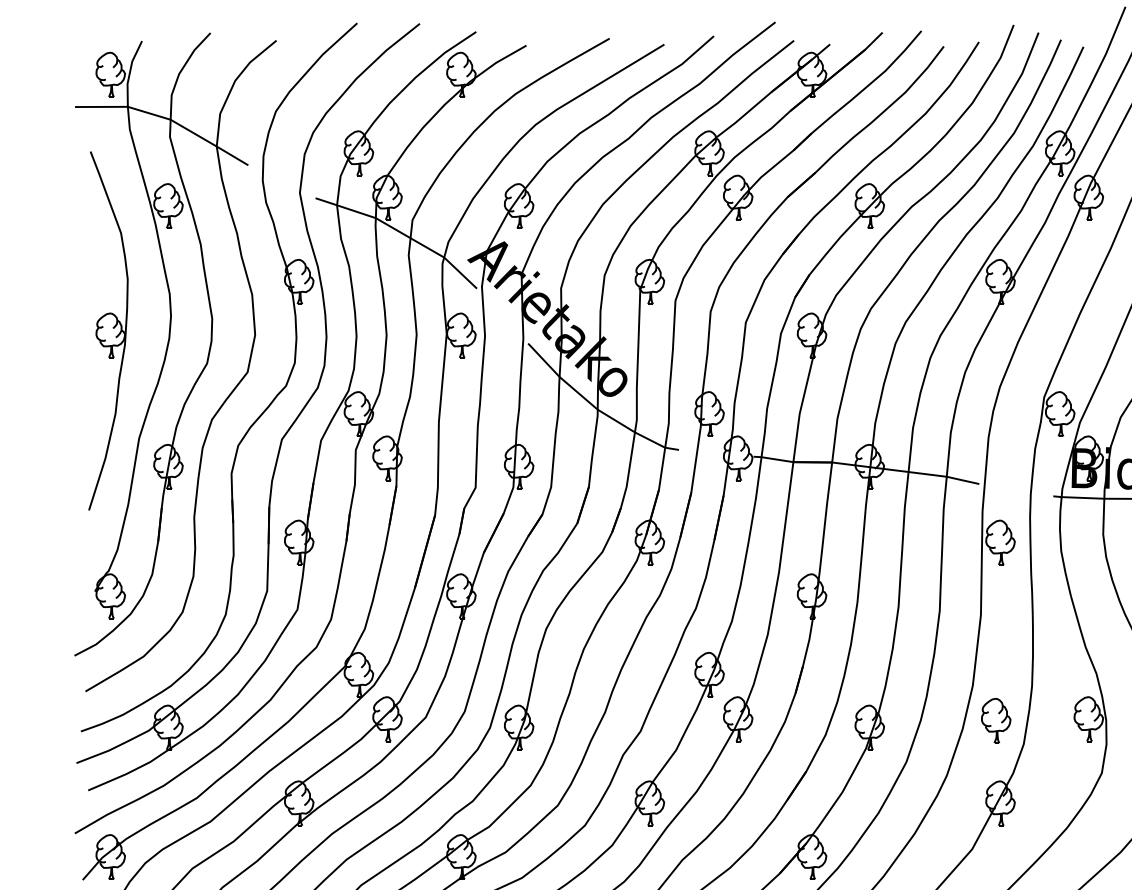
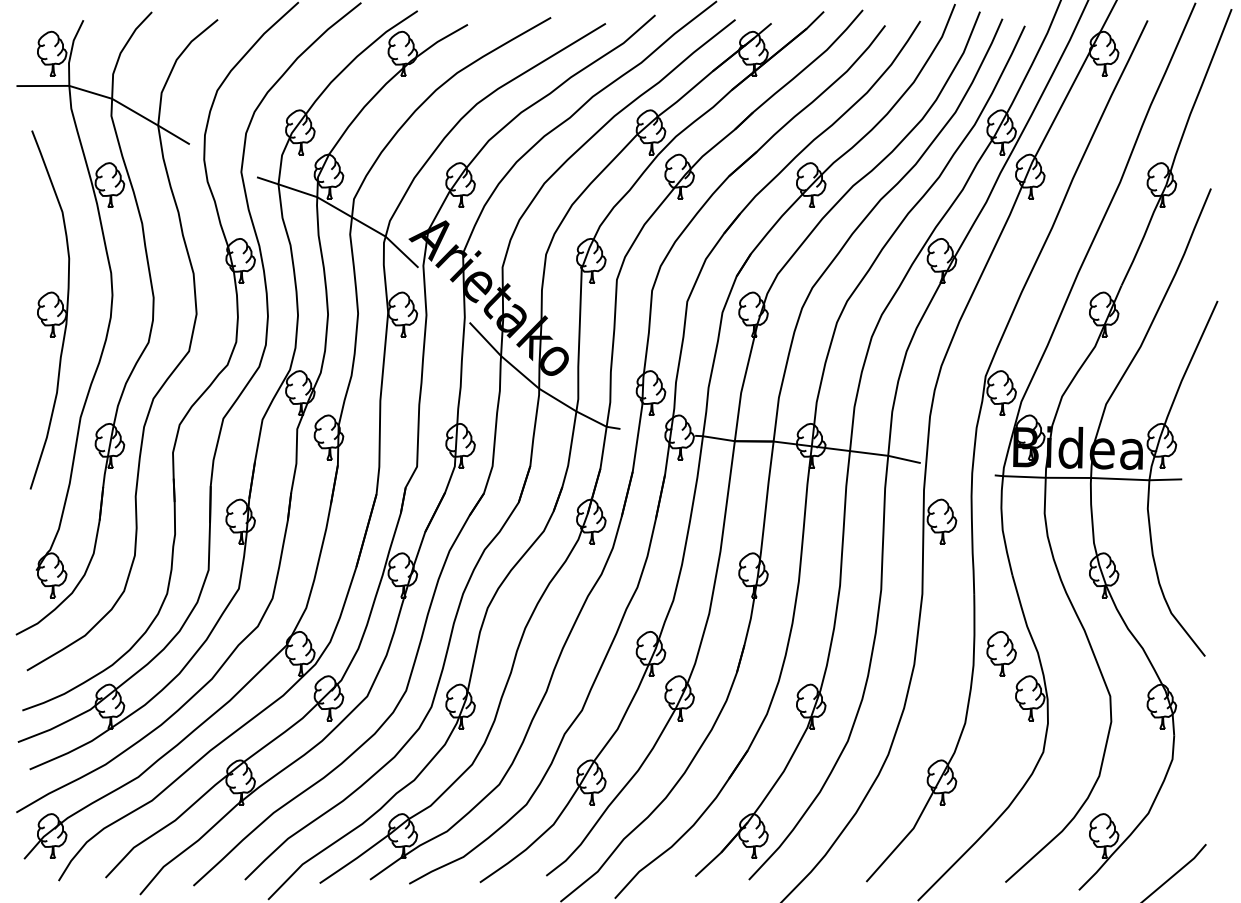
part: (996, 720) -> (1001, 653), moved

